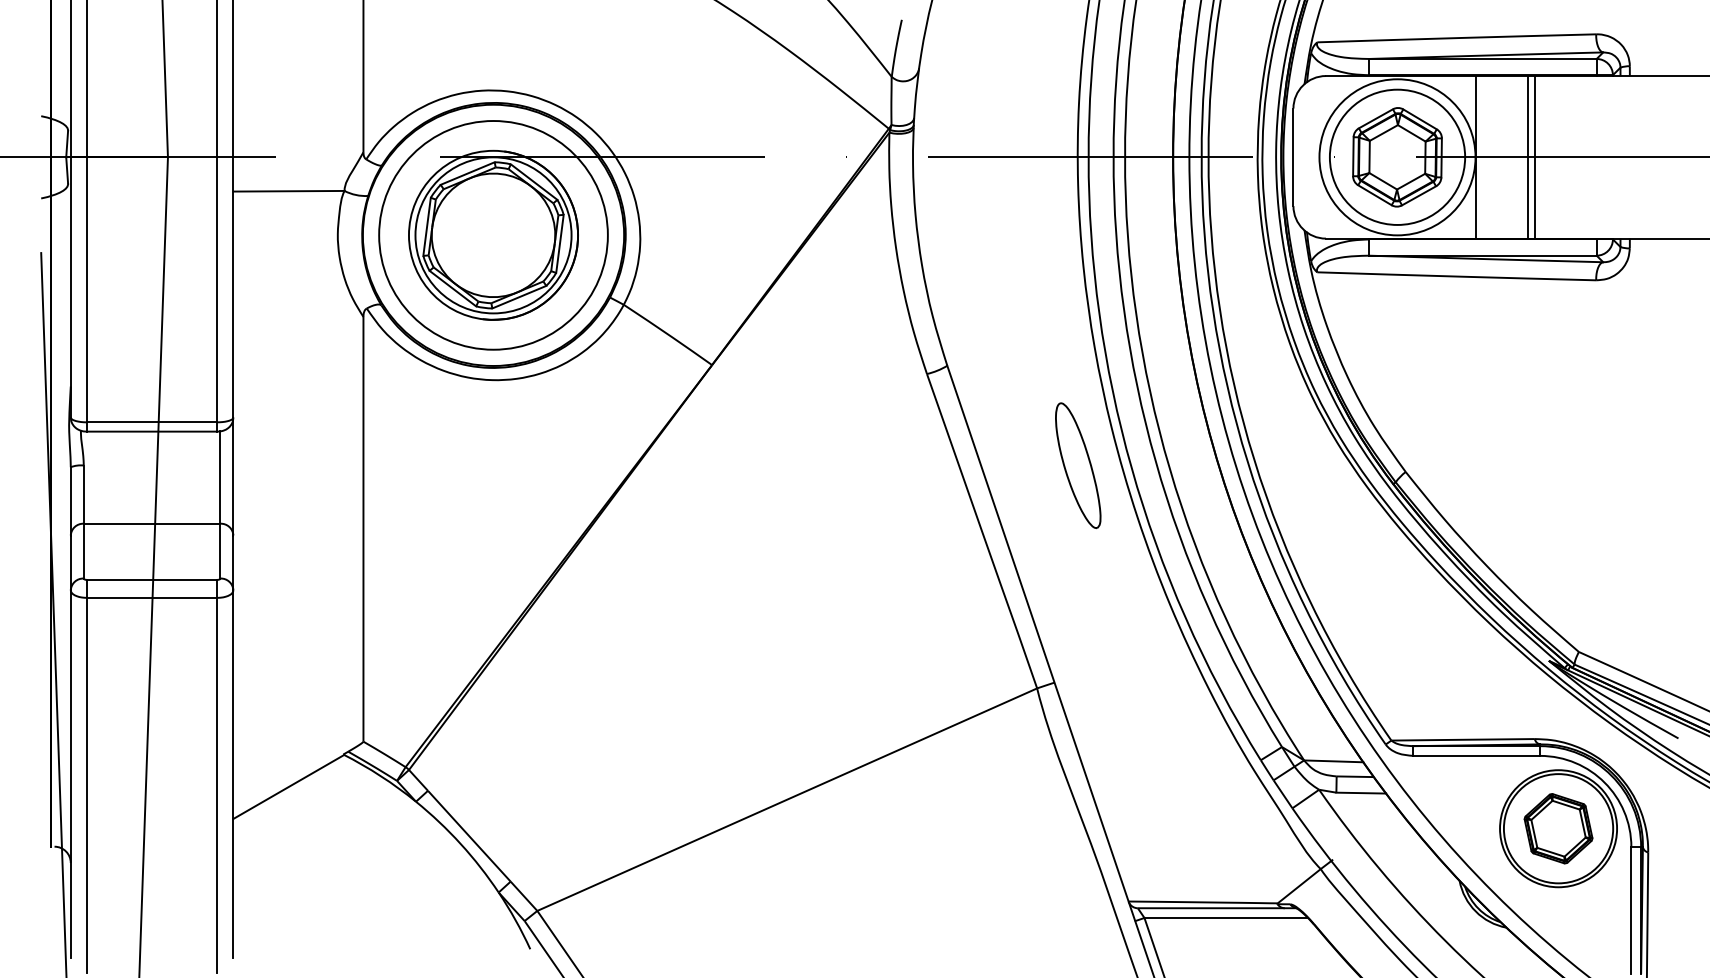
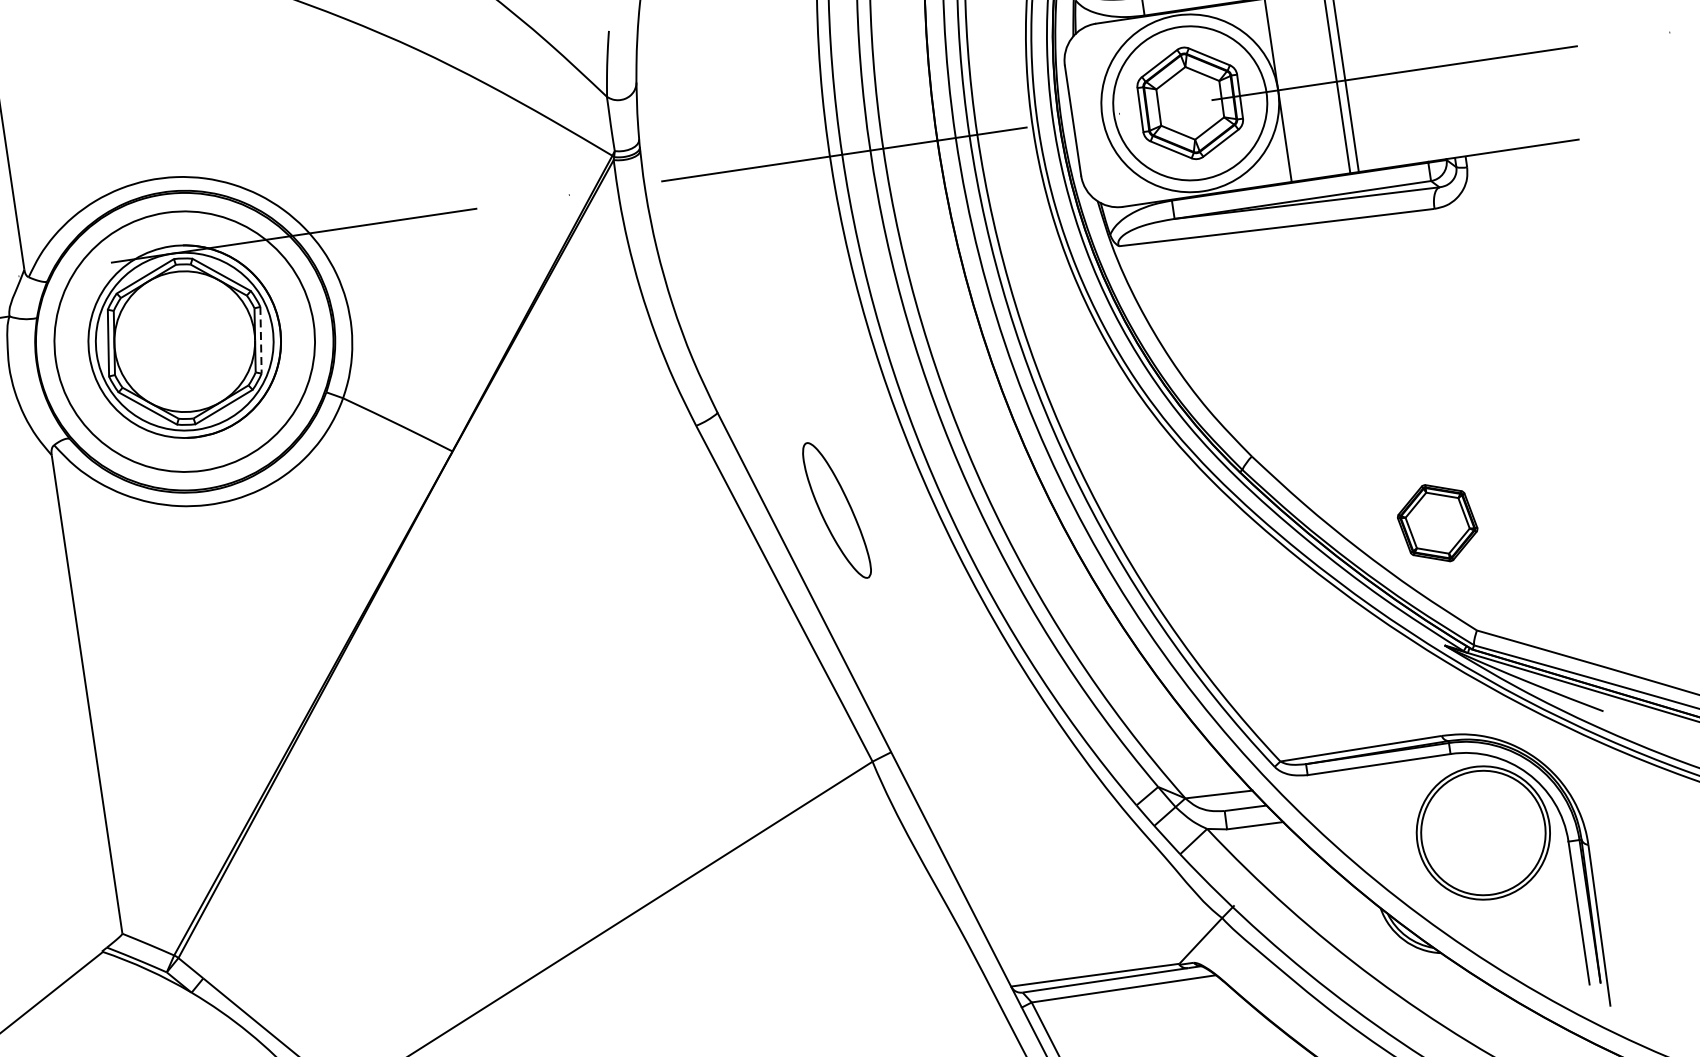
line: (559, 244) -> (260, 340), solid -> dashed
part: (1078, 465) -> (837, 510), moved
part: (1558, 828) -> (1437, 522), moved

